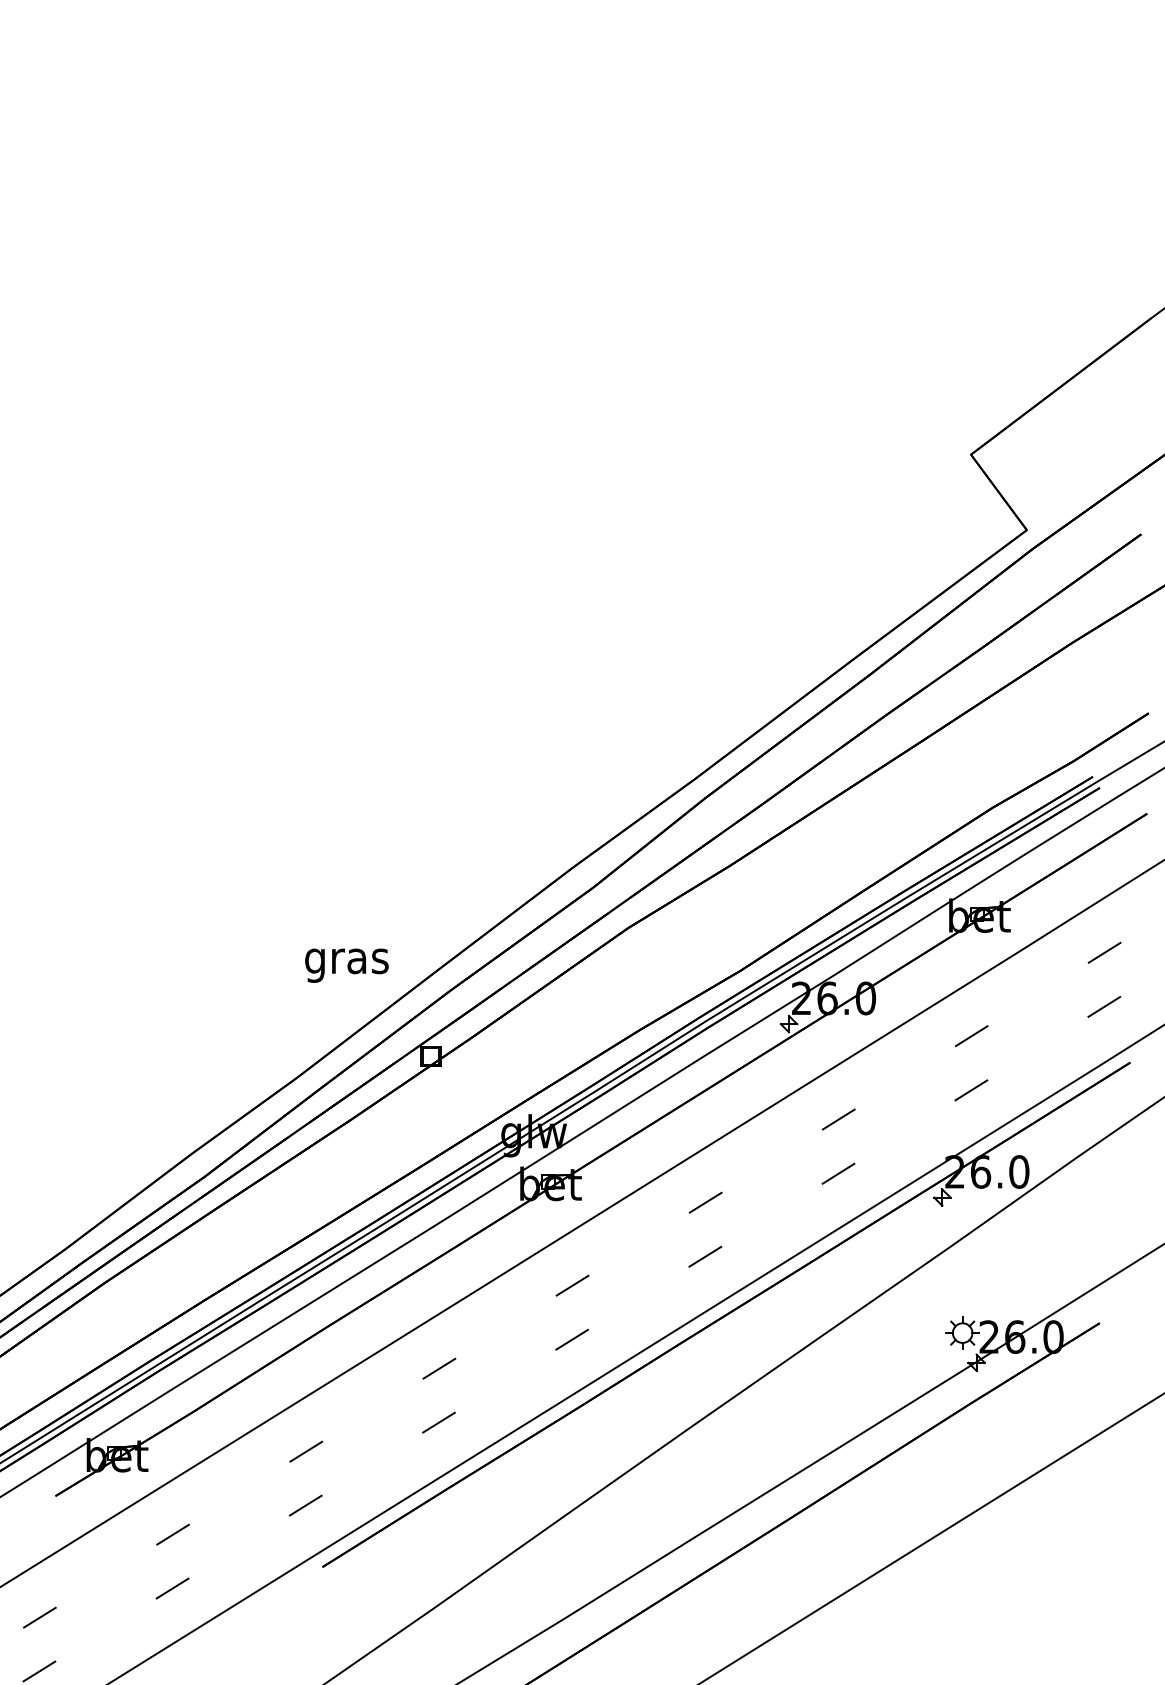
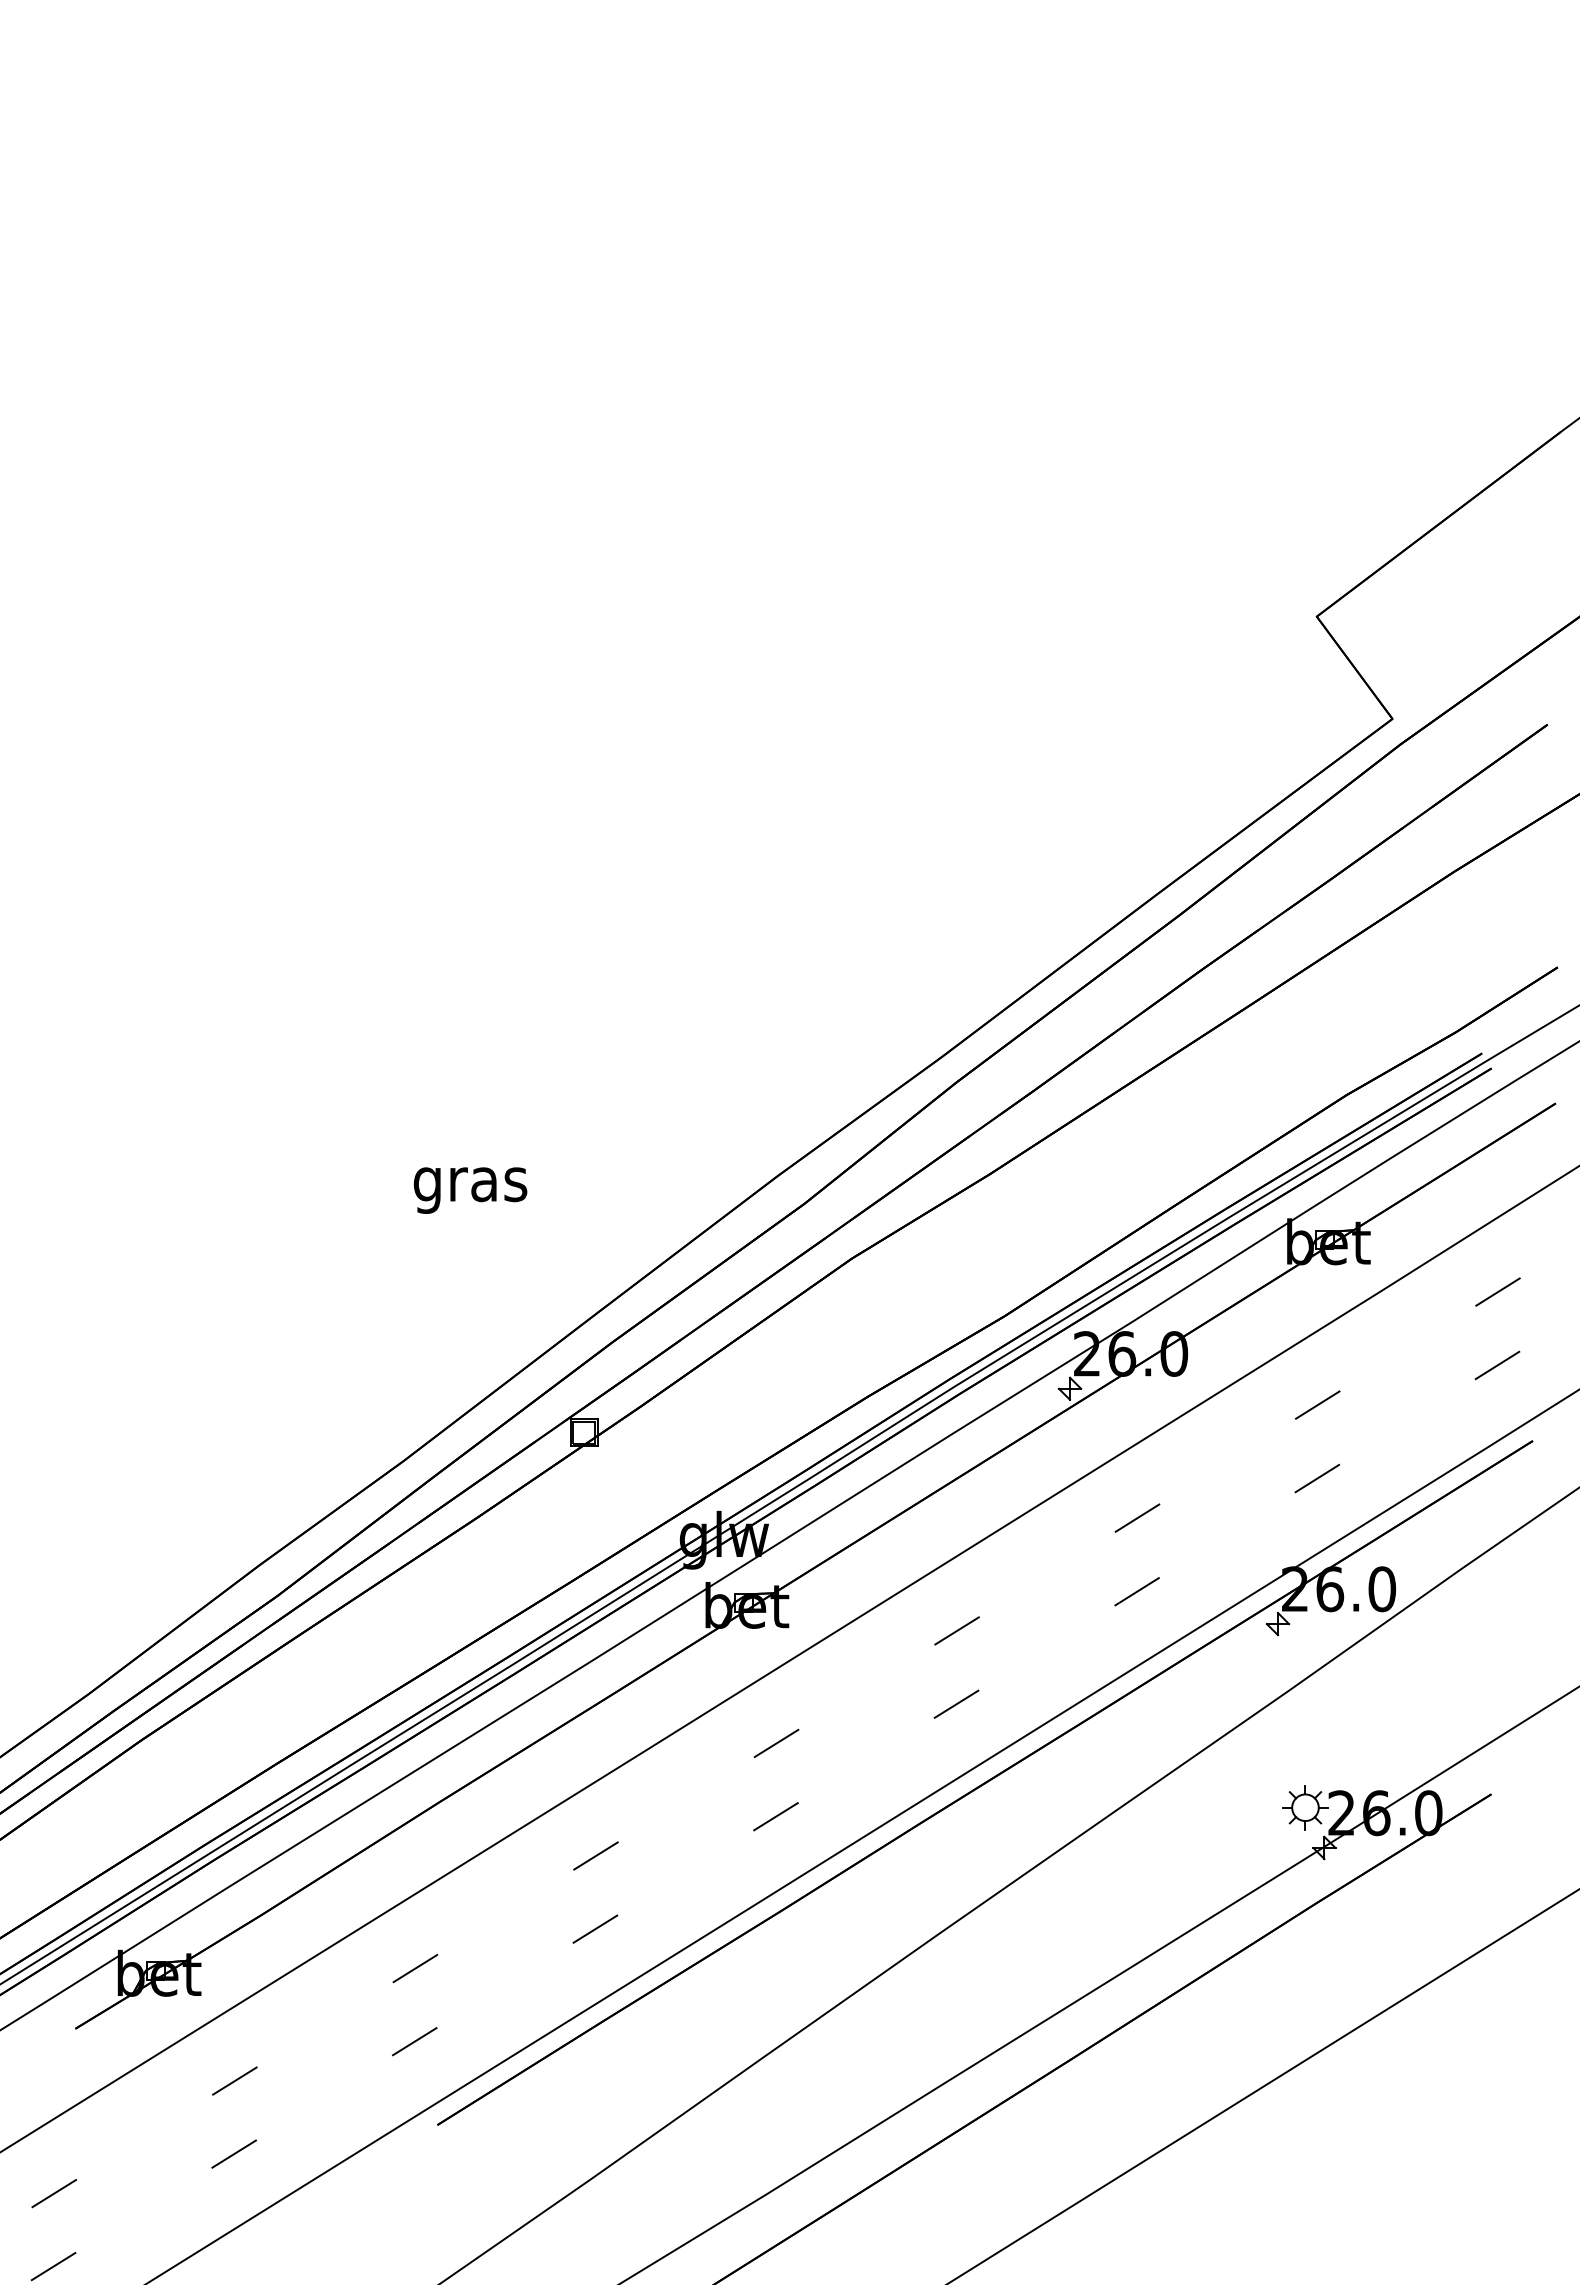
text: (346, 965) -> (470, 1190), moved

